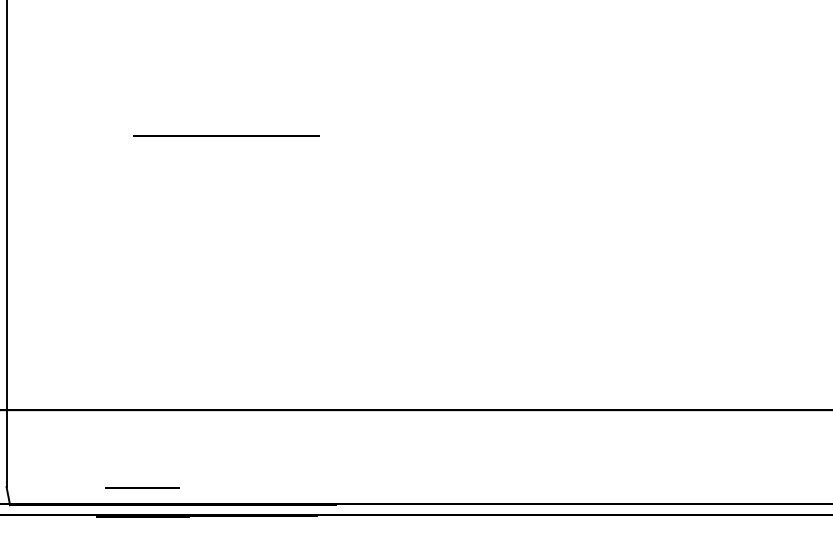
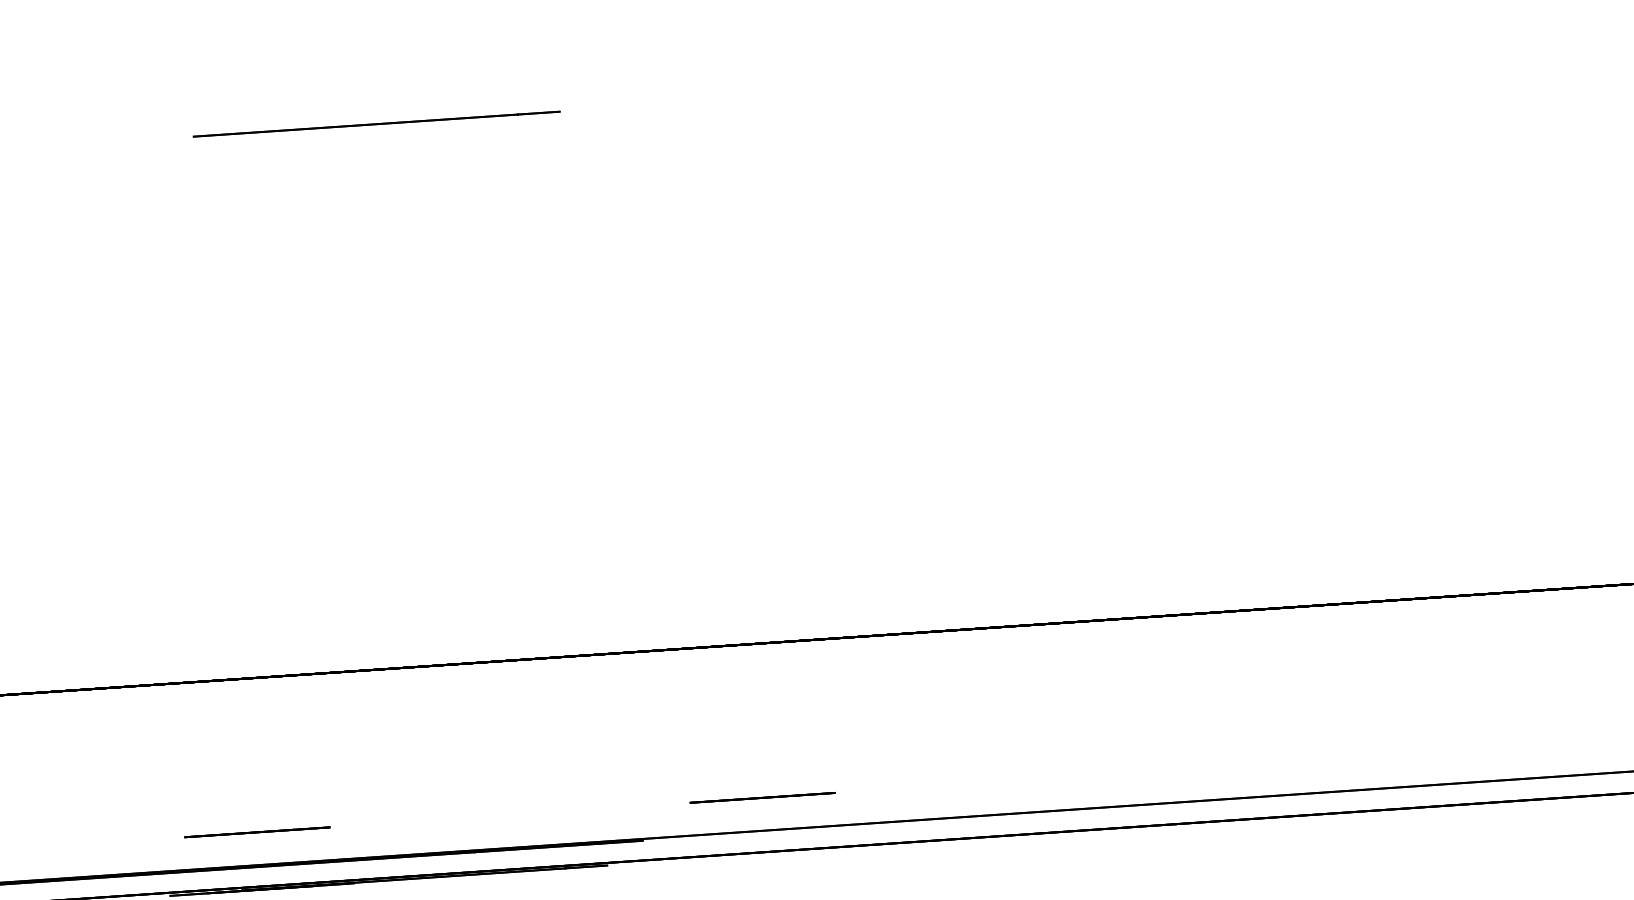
line: (397, 487) -> (762, 797), added

